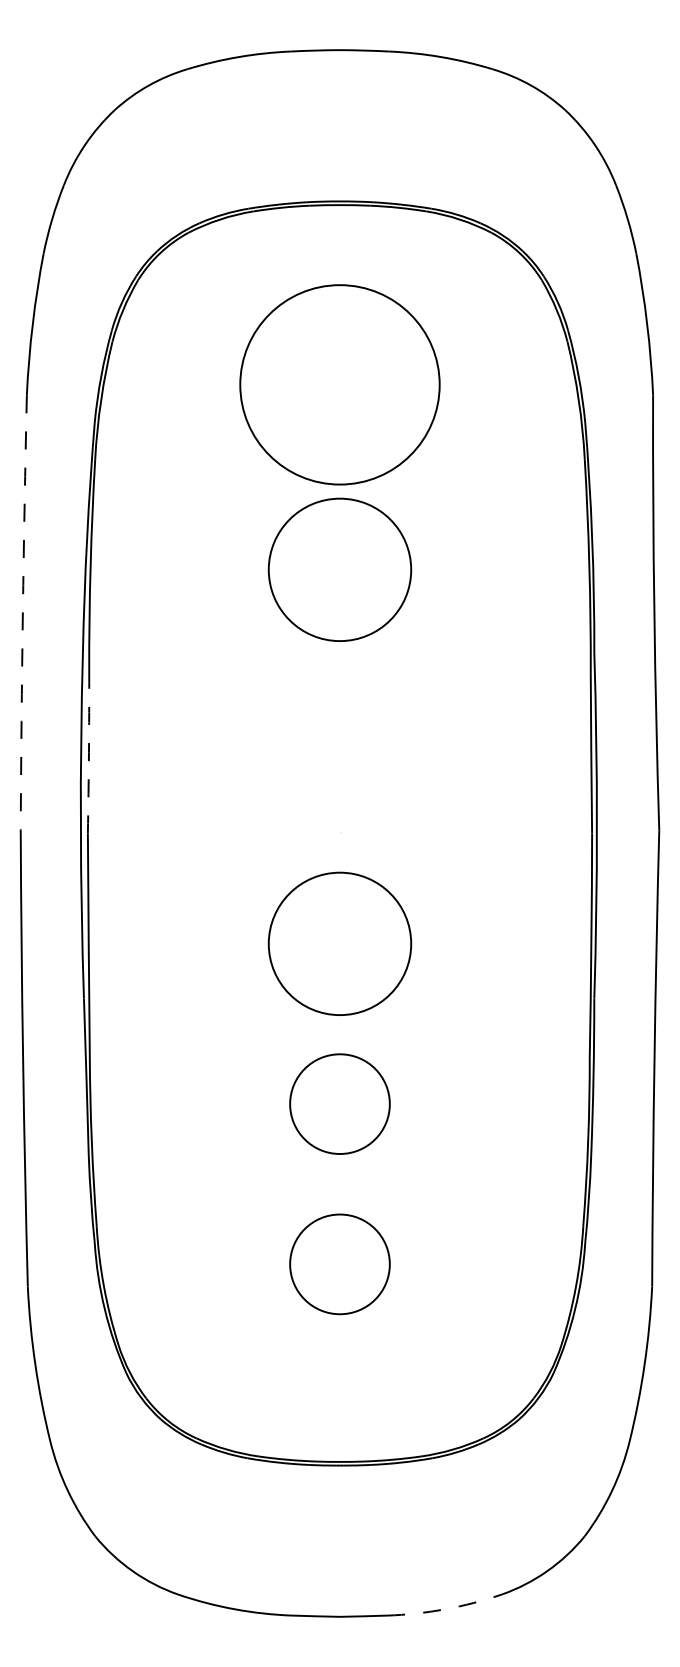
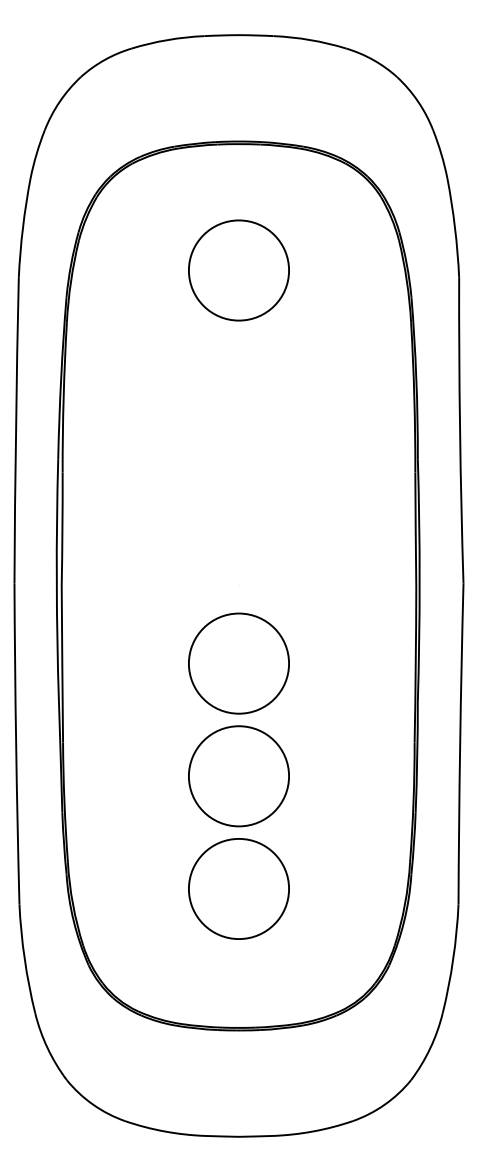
circle: (339, 384) -> (238, 270), size x0.71
circle: (339, 569) -> (238, 400), removed
arc: (23, 612) -> (16, 430), dashed -> solid
arc: (88, 753) -> (62, 529), dashed -> solid
circle: (339, 1104) -> (238, 776), size x1.43
circle: (339, 1263) -> (238, 888), size x1.43
arc: (444, 1609) -> (312, 1131), dashed -> solid

